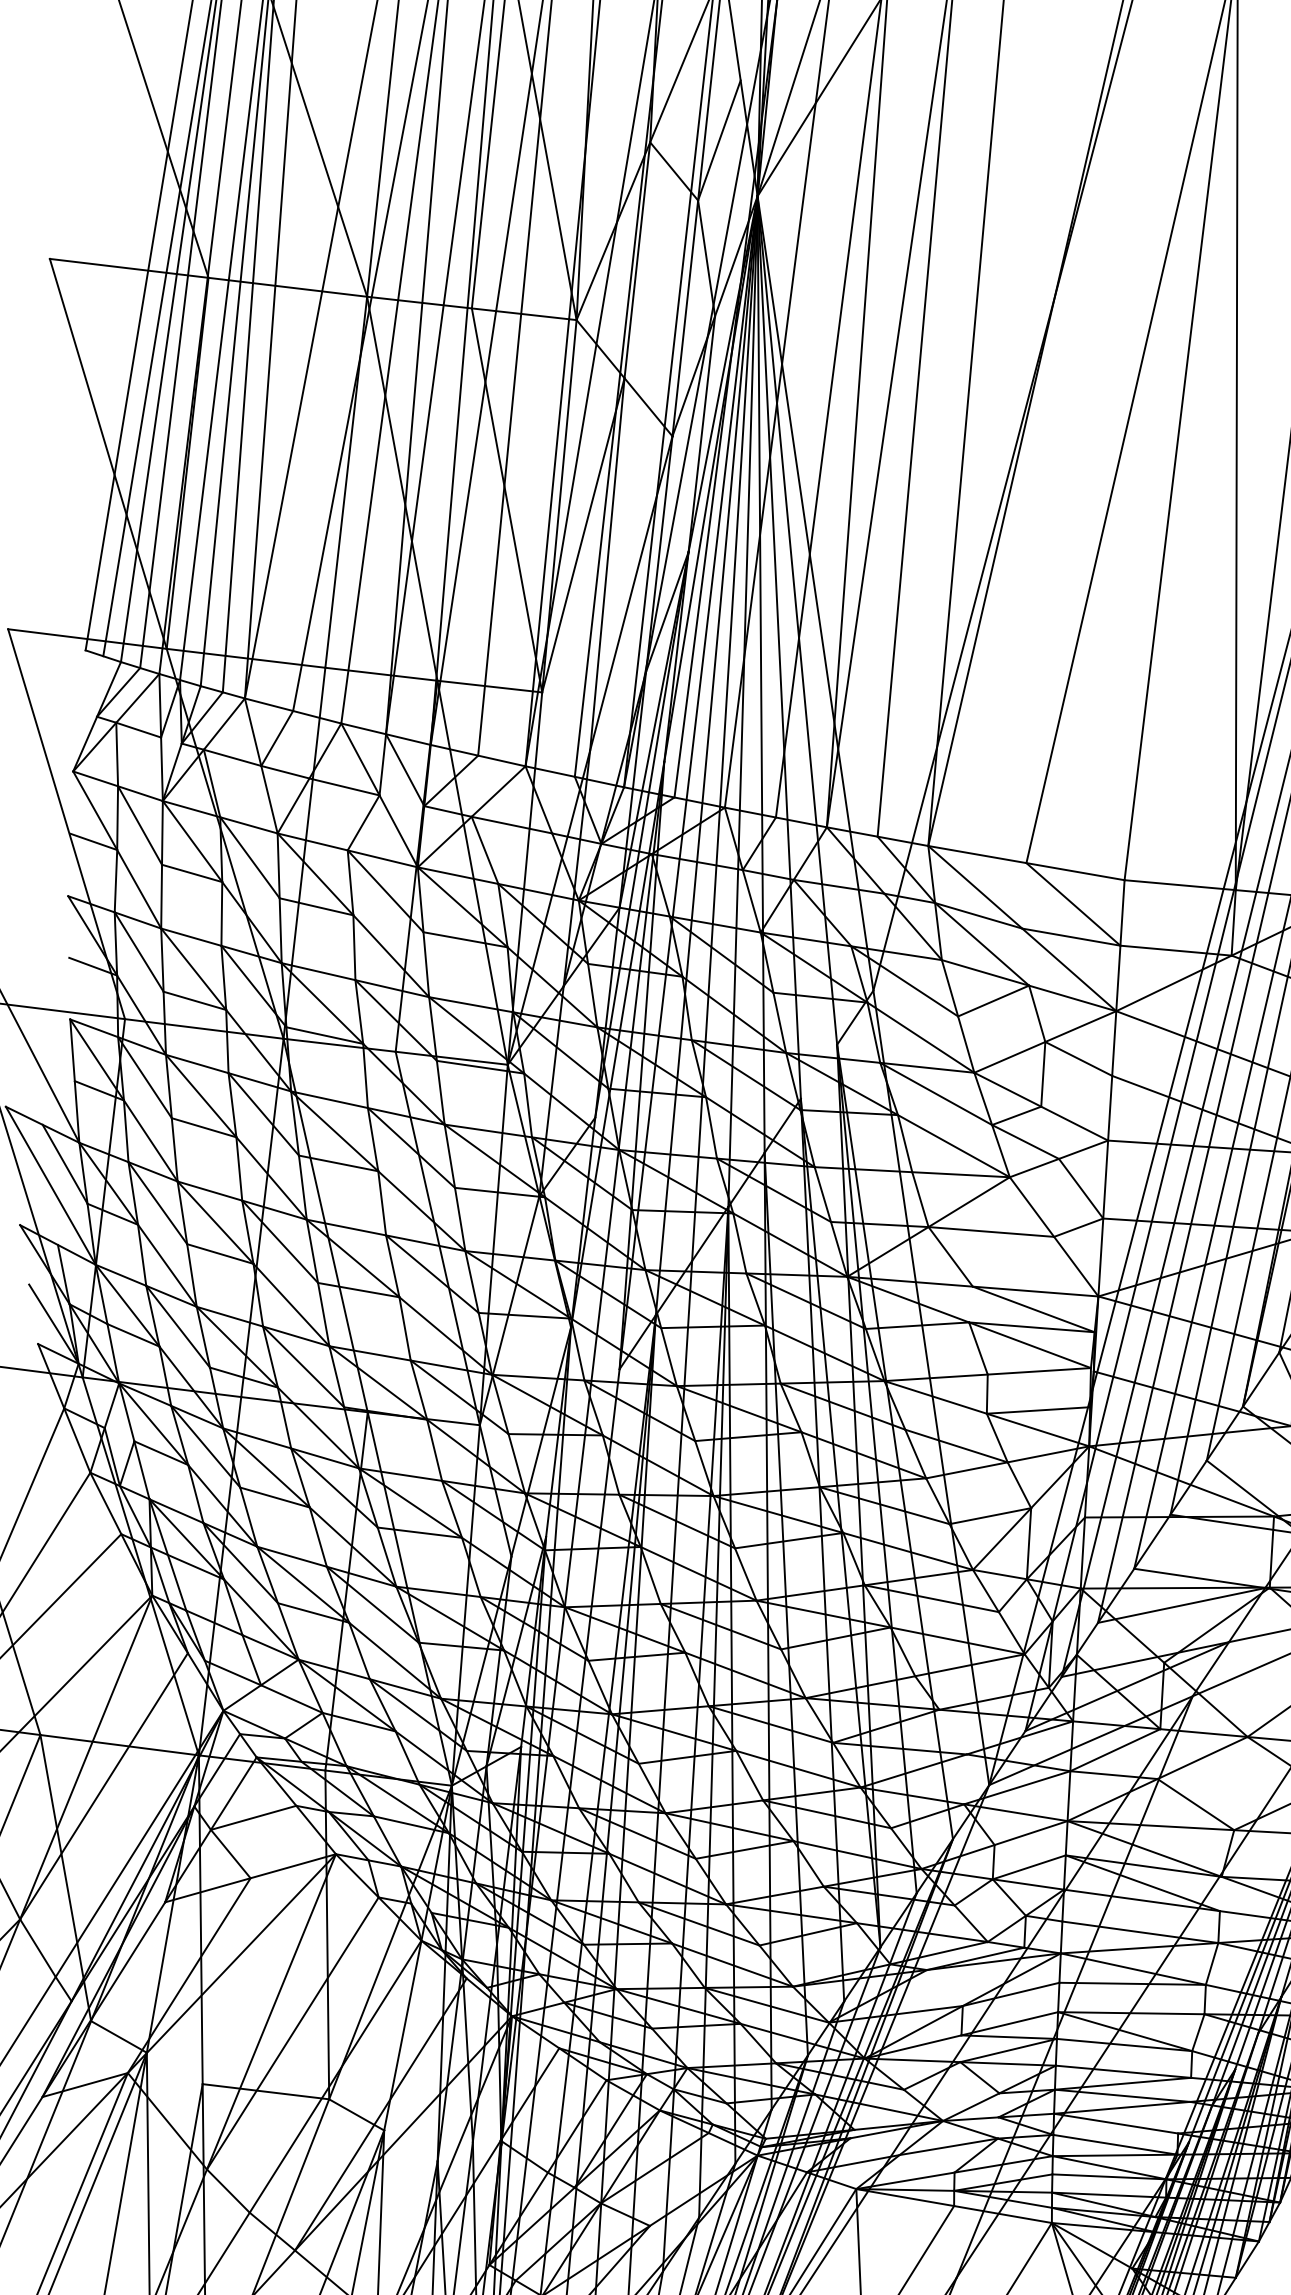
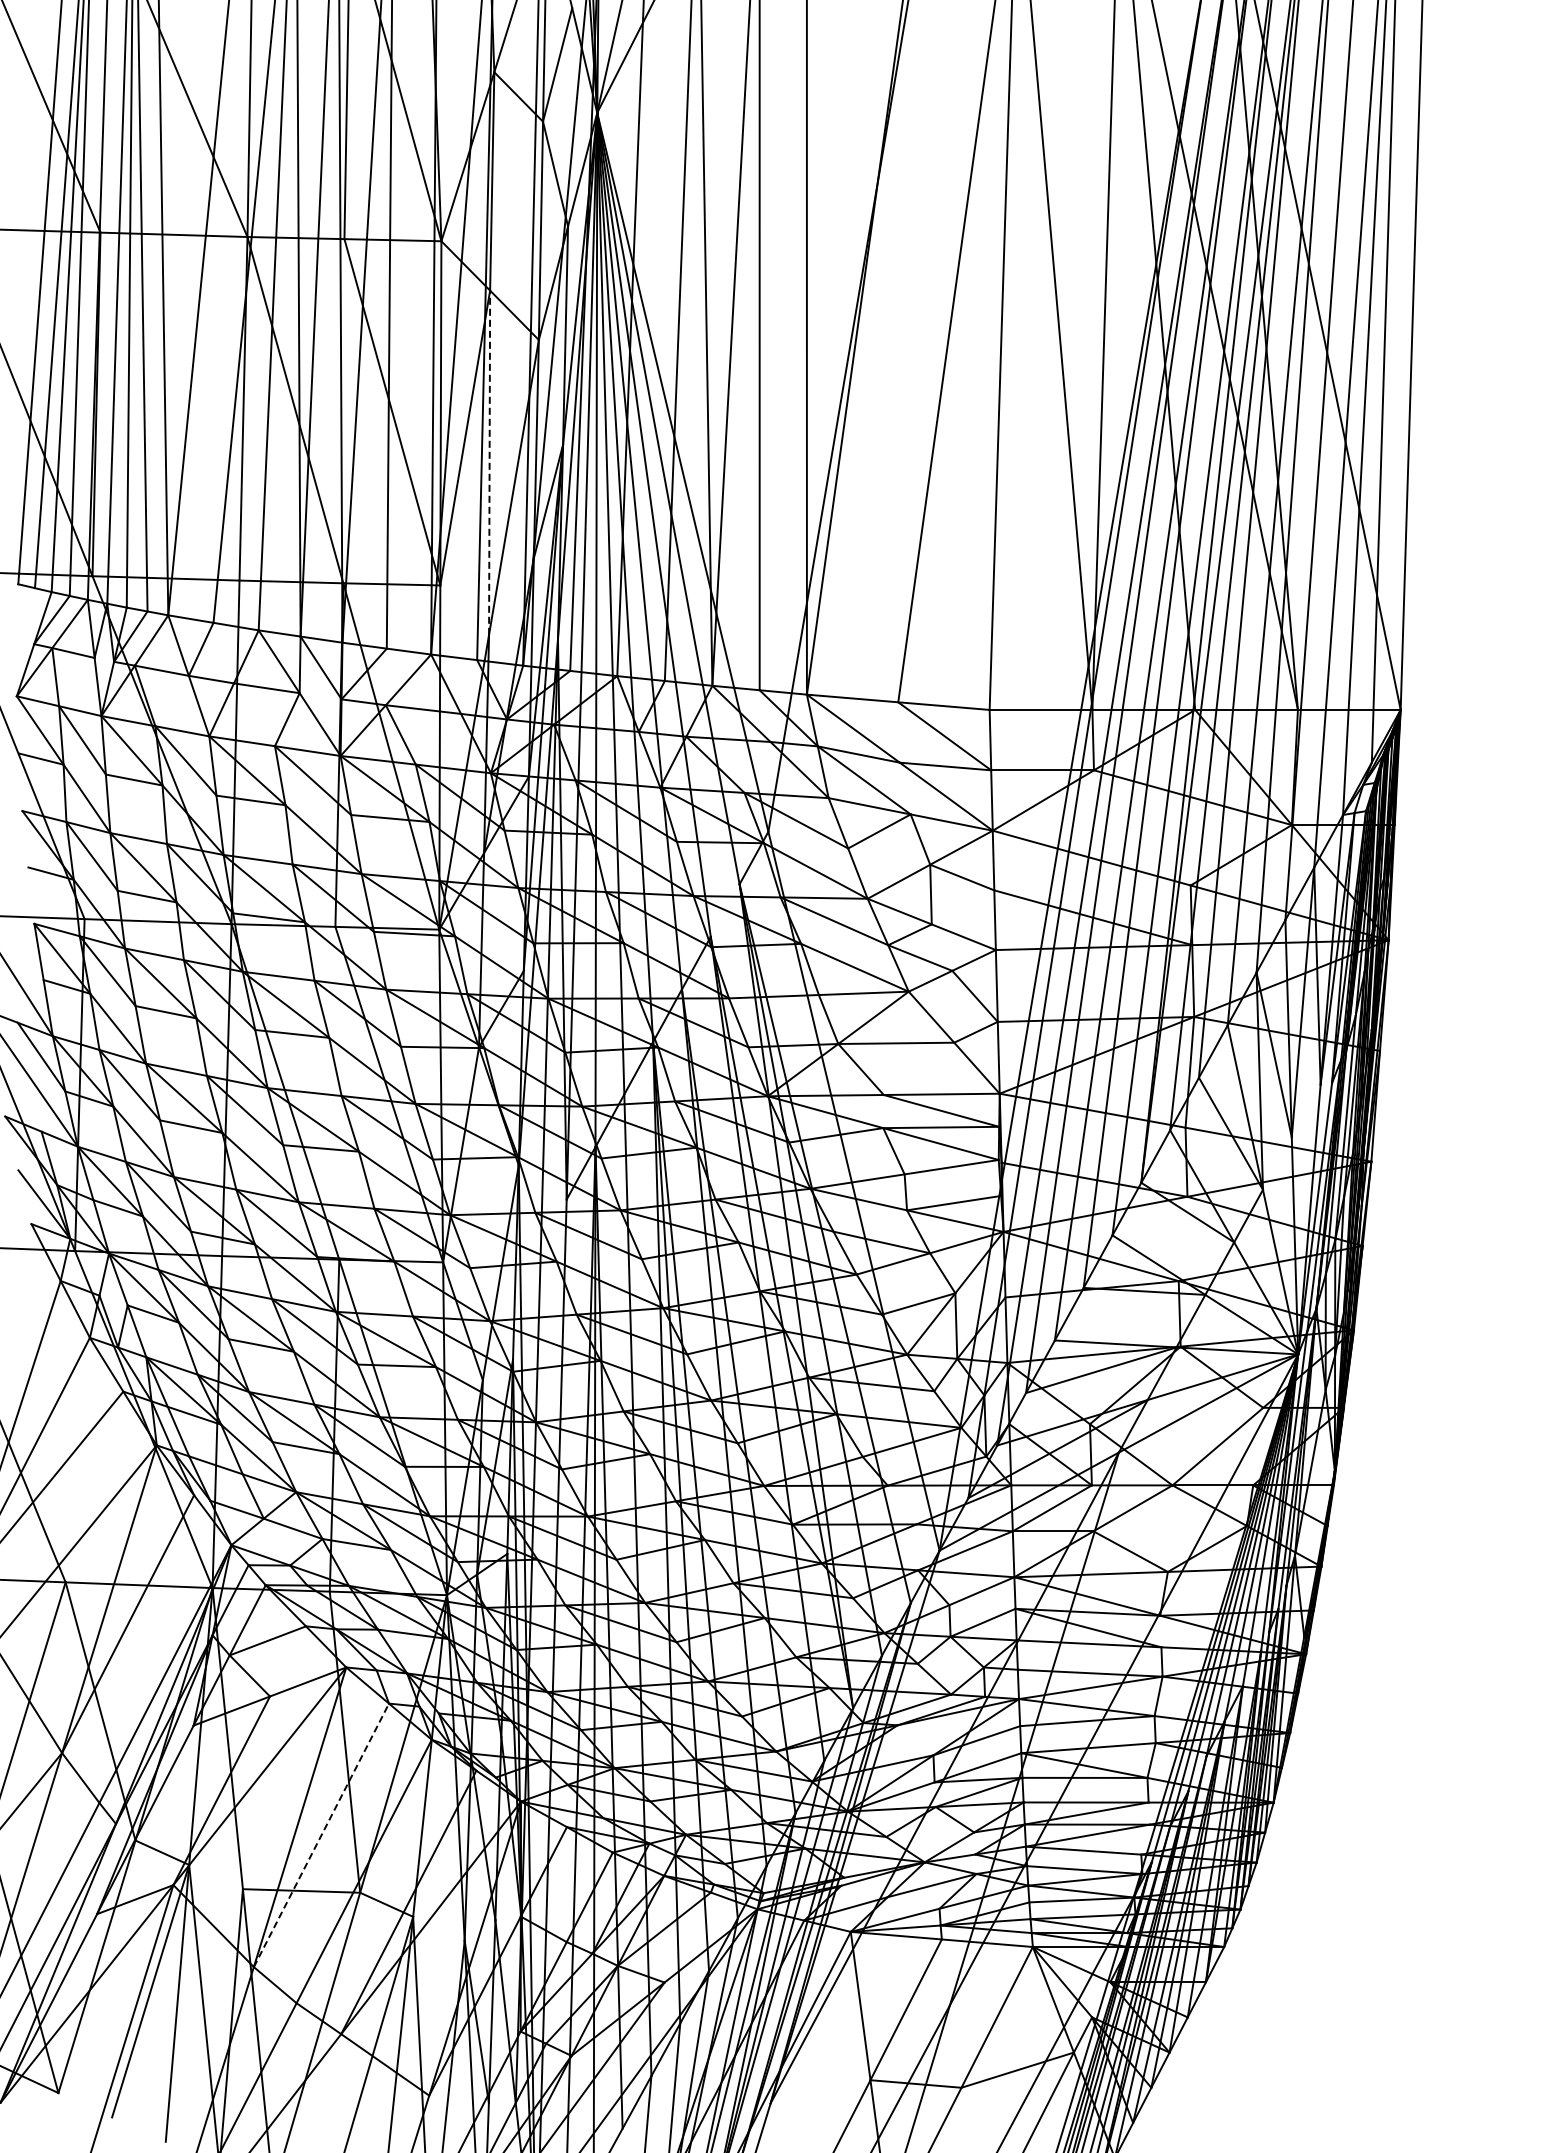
line: (607, 564) -> (489, 462), solid -> dashed
line: (292, 2032) -> (321, 1834), solid -> dashed

